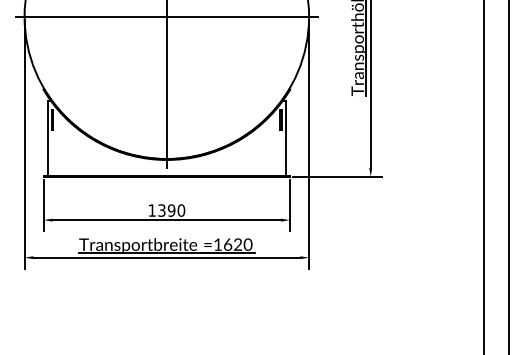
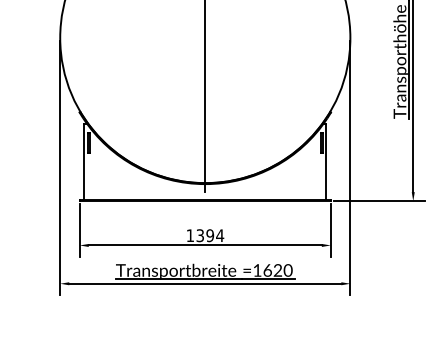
line: (166, 16) -> (204, 37), removed
text: (181, 210) -> (220, 235), 1390 -> 1394

